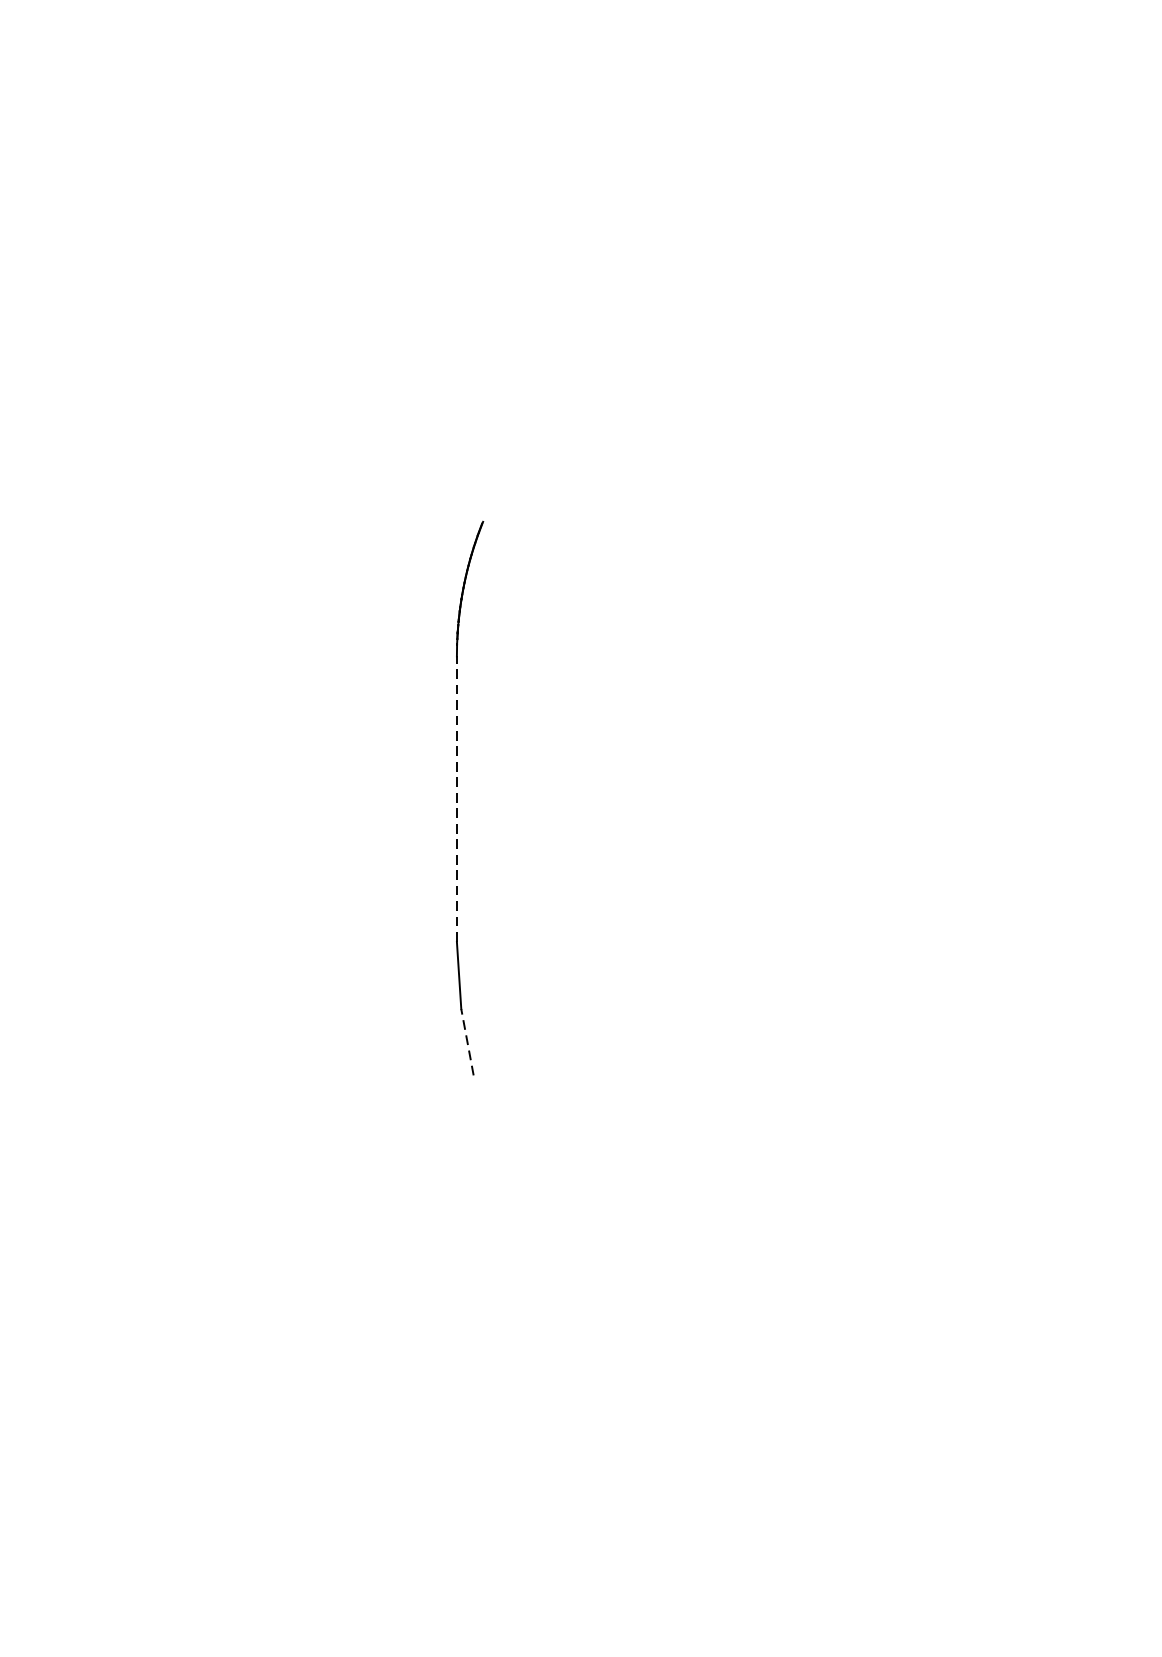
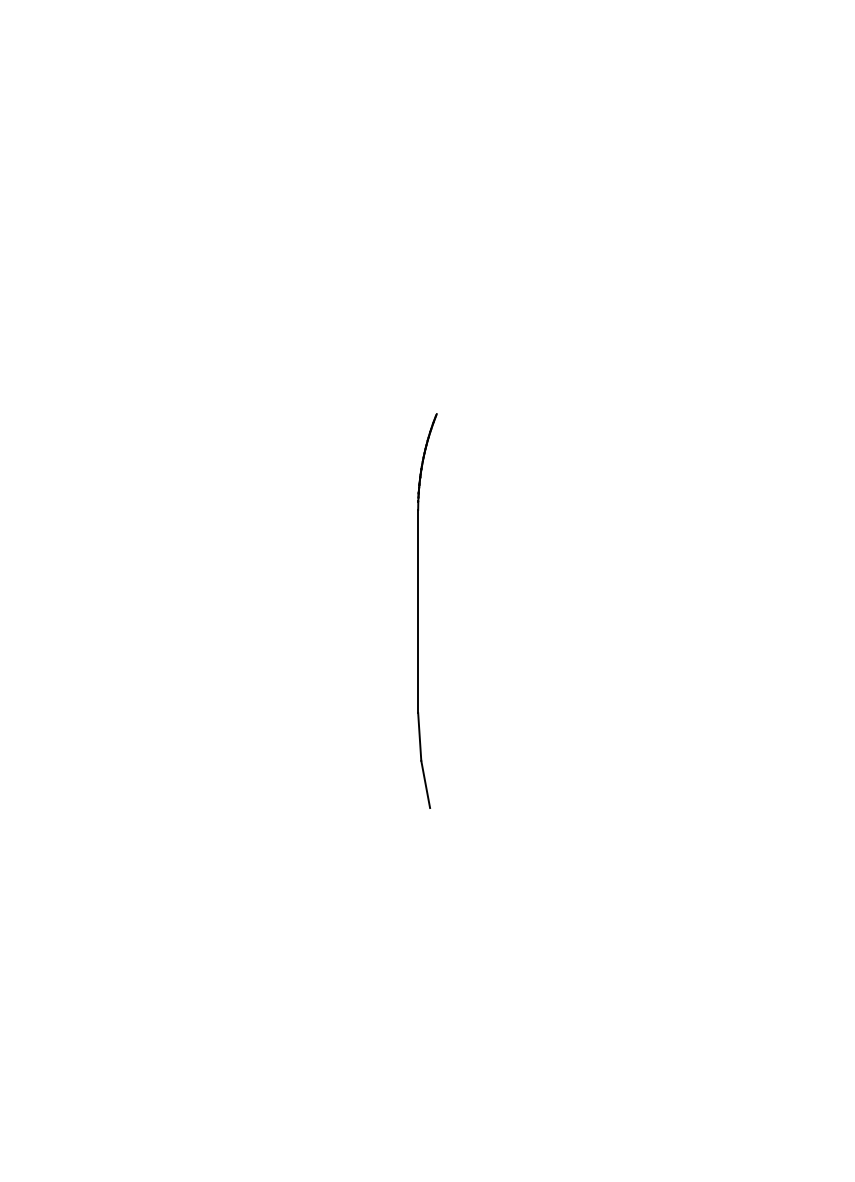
line: (457, 799) -> (418, 611), dashed -> solid
line: (467, 1042) -> (425, 784), dashed -> solid

